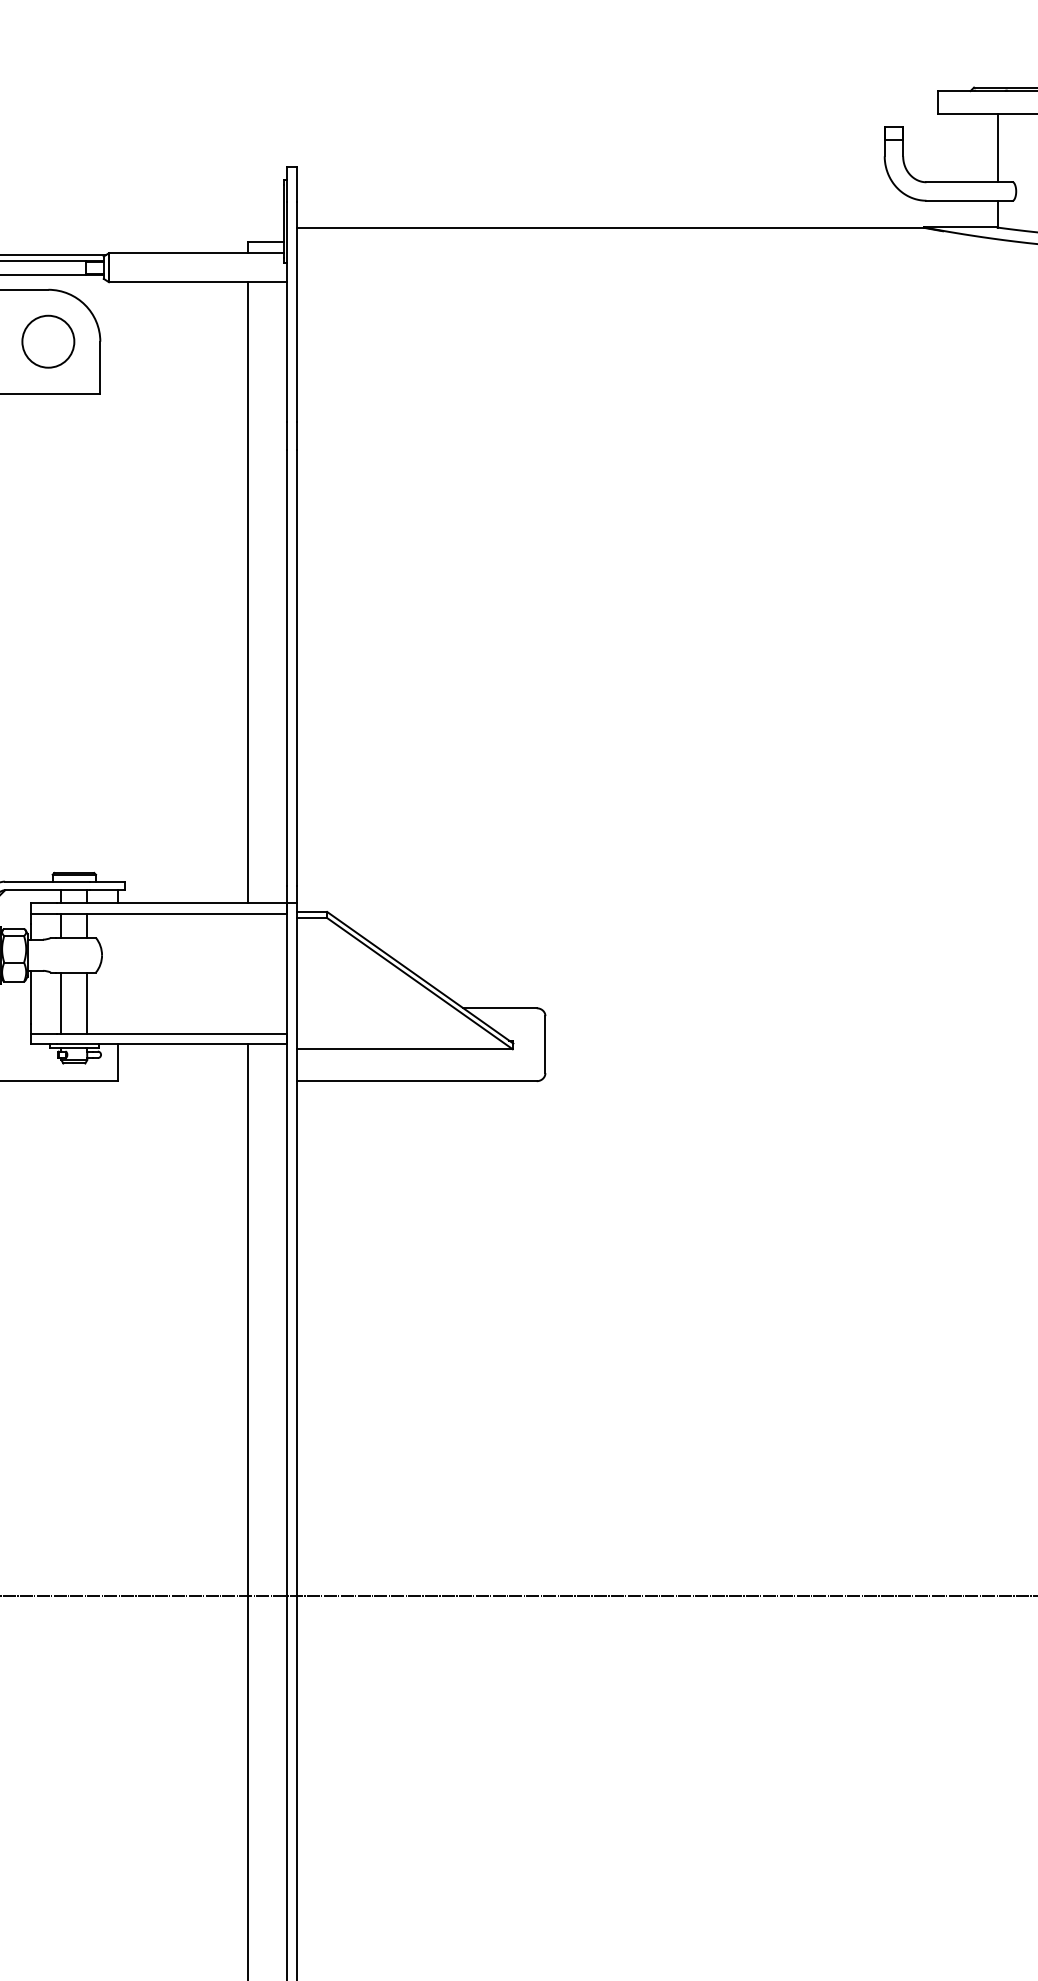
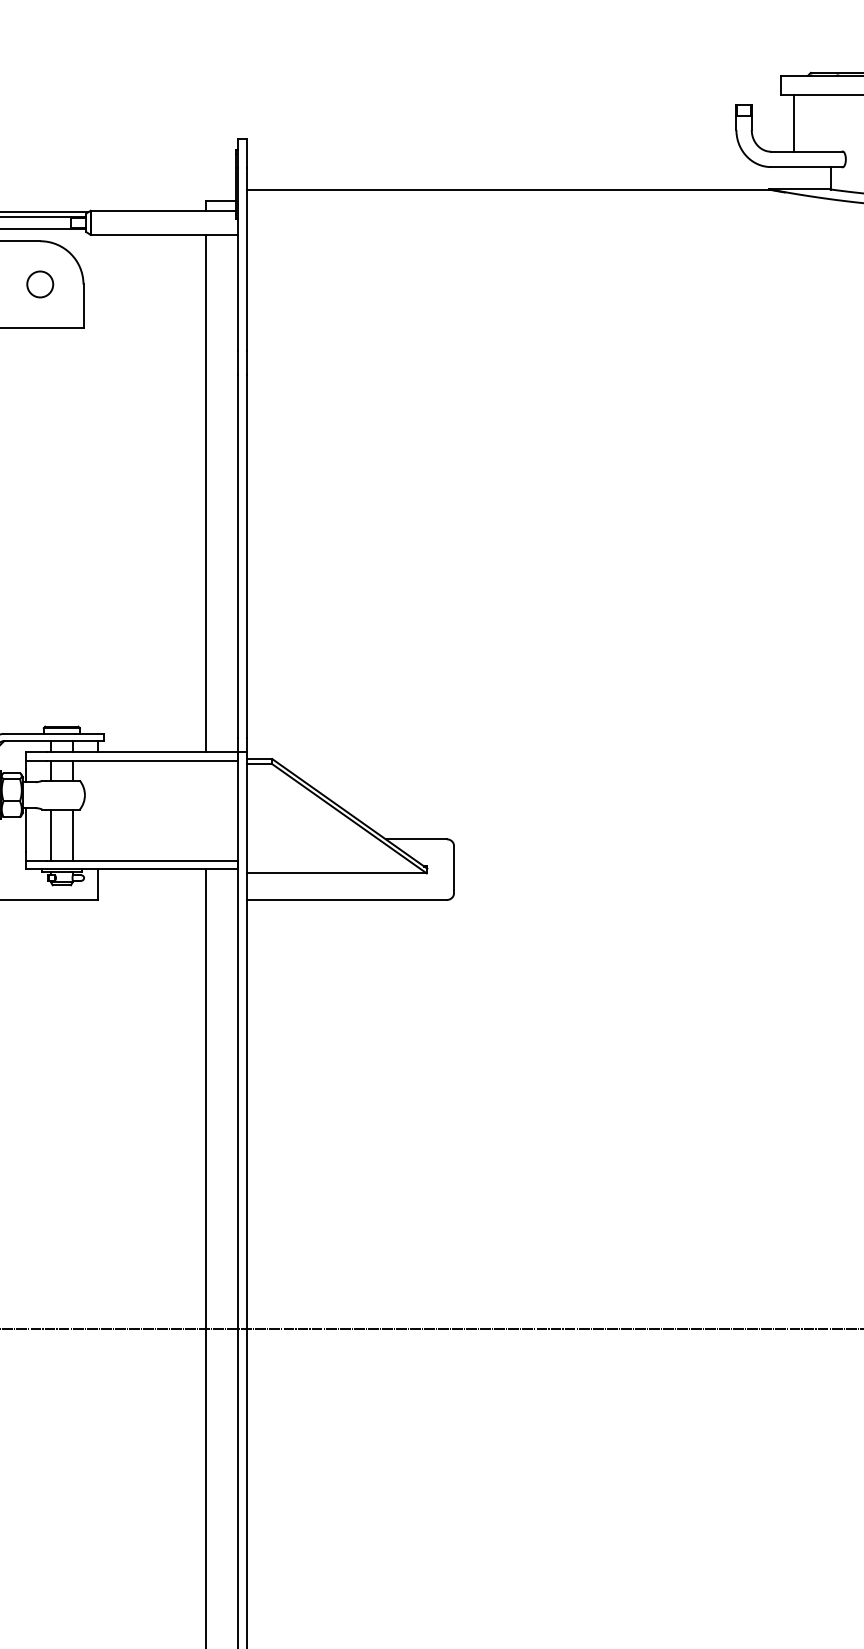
line: (998, 147) -> (794, 122), moved
circle: (48, 341) -> (40, 284), size x0.6

